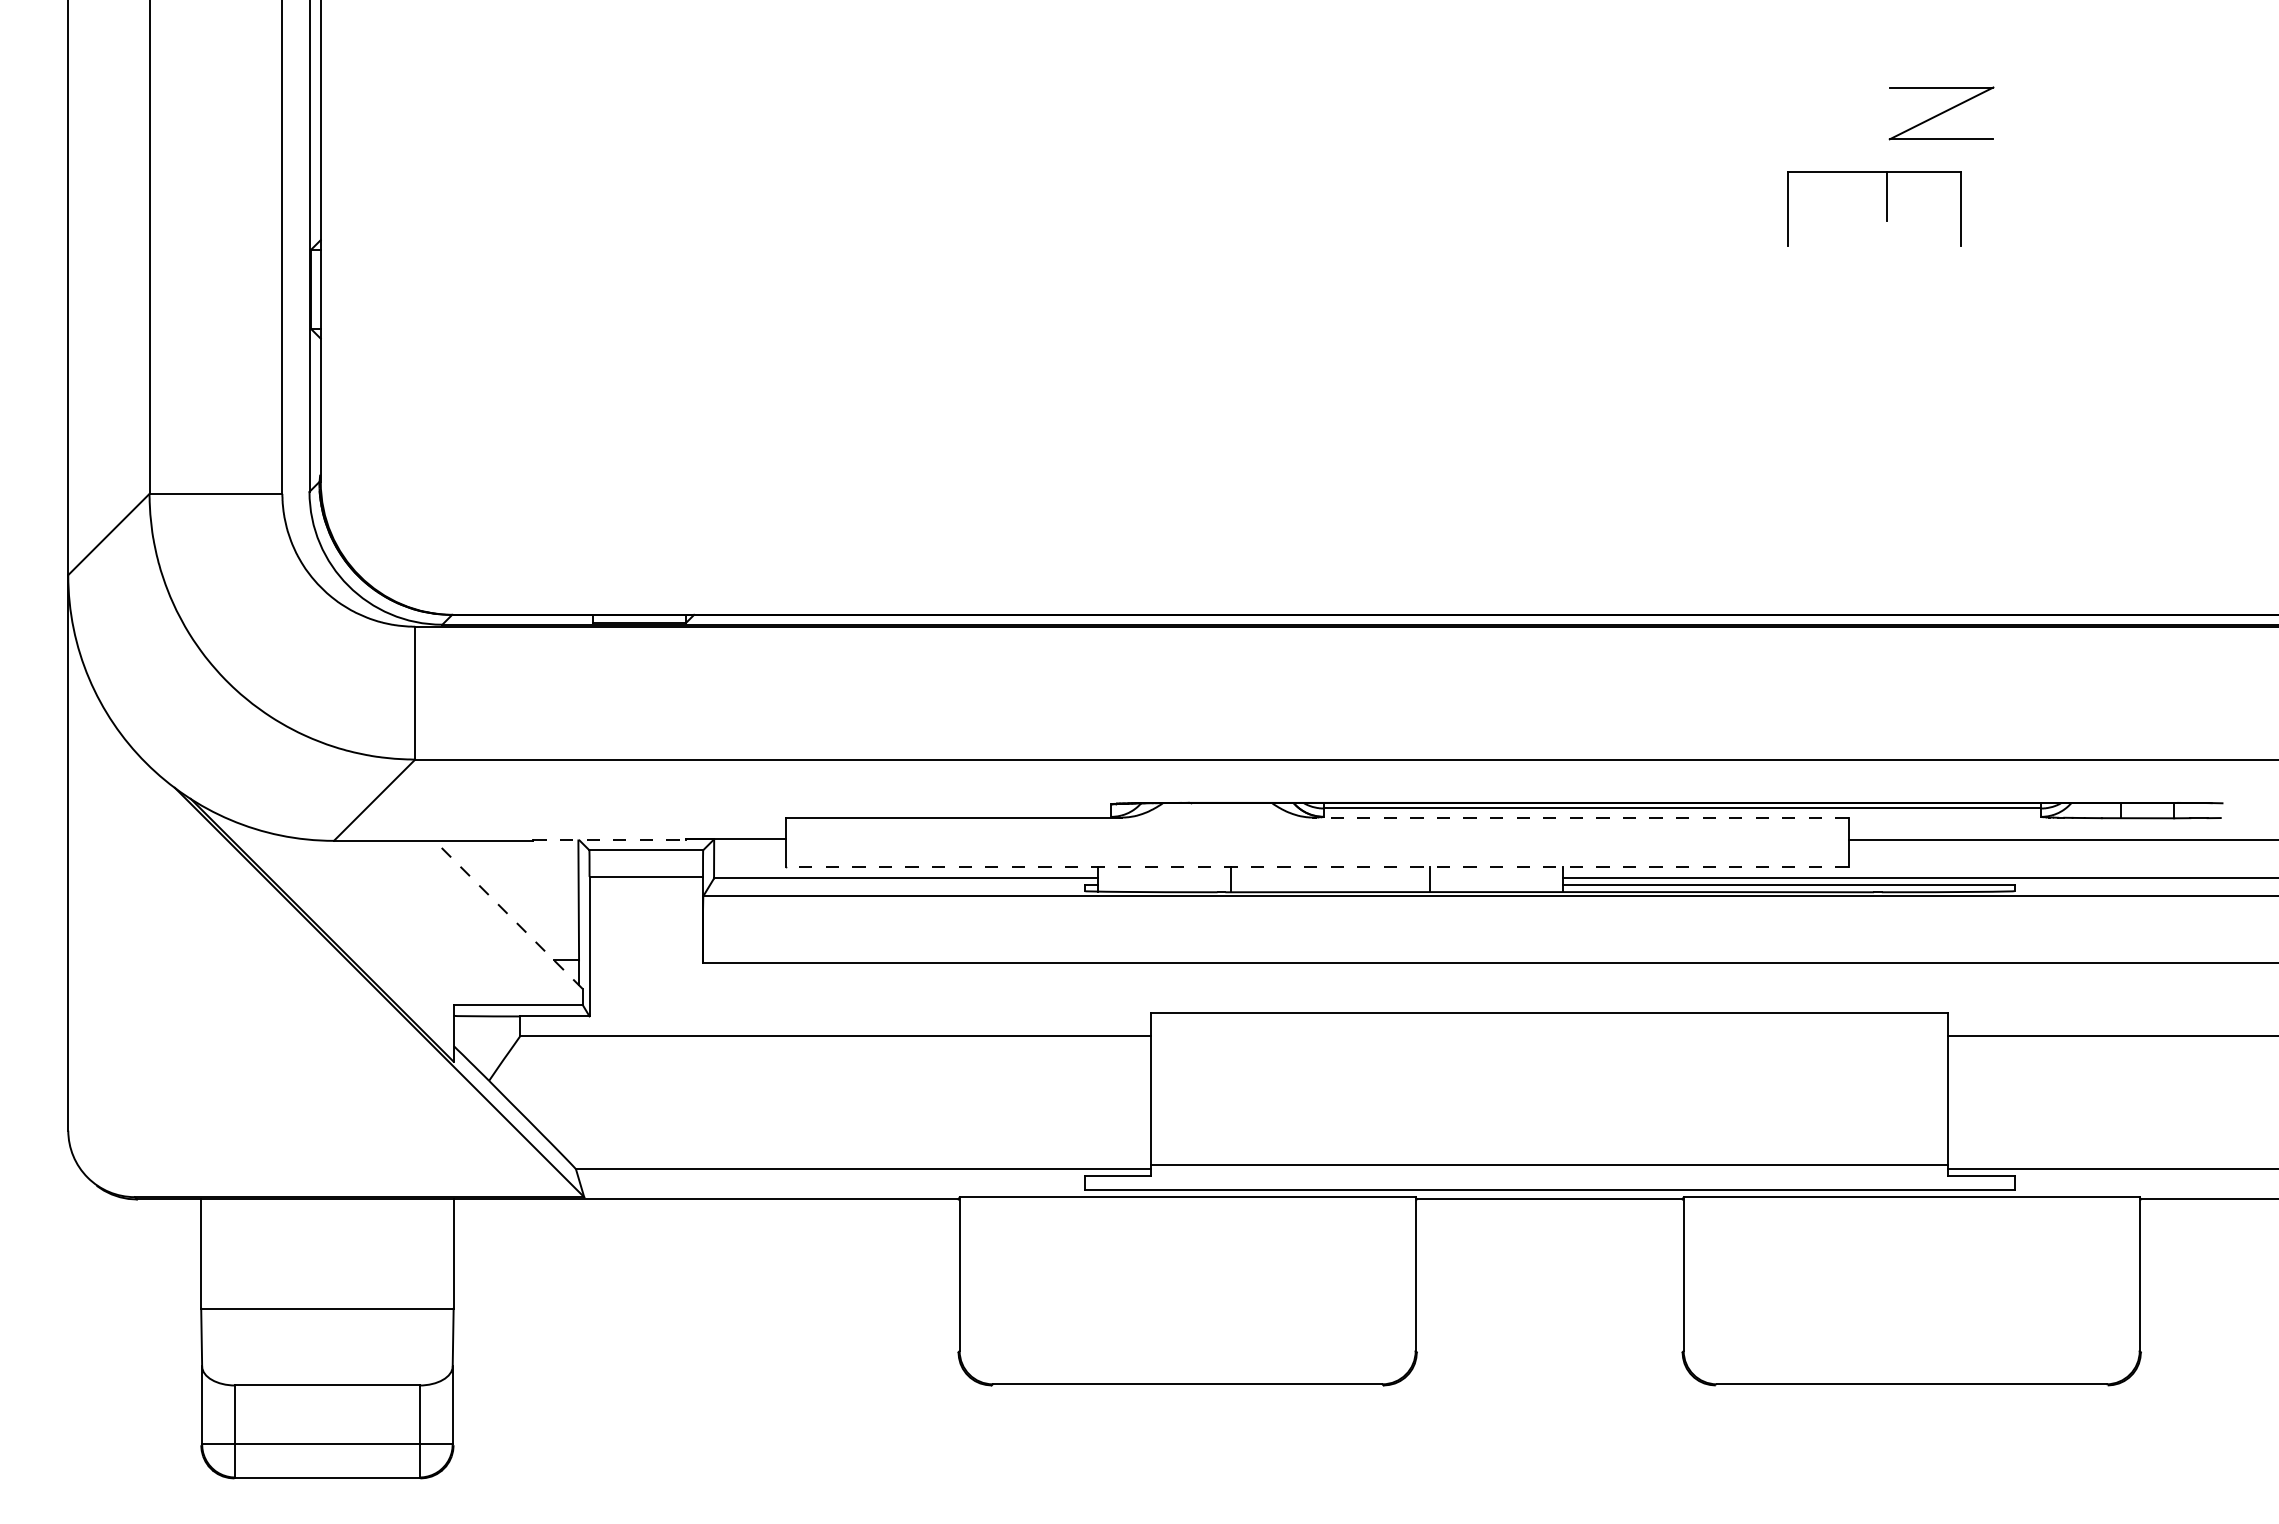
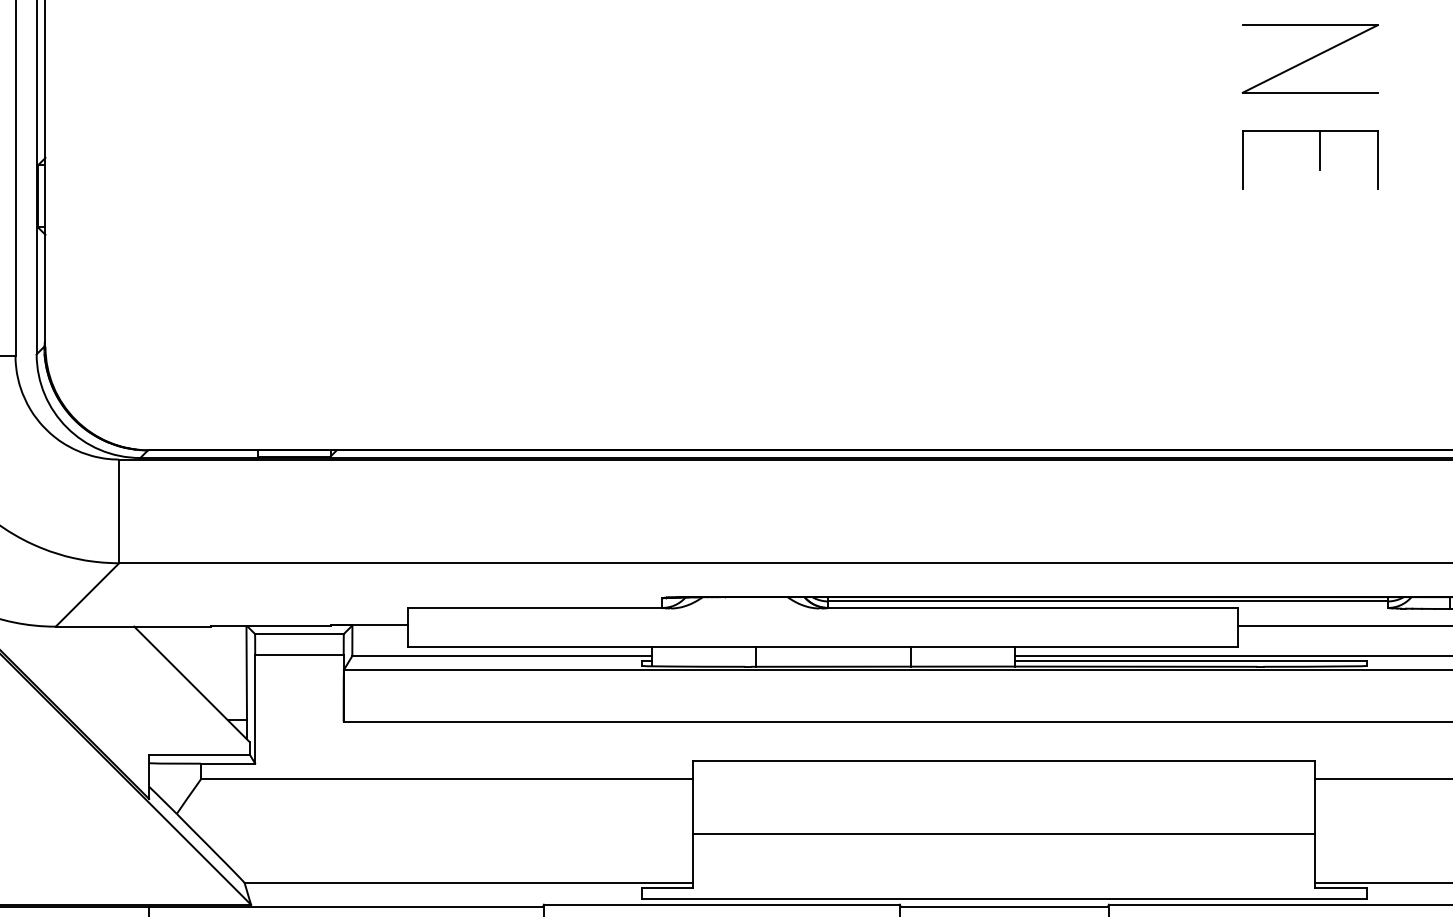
part: (1941, 113) -> (1310, 59), size x1.67
part: (1886, 208) -> (1319, 159), moved
line: (1580, 817) -> (1028, 608), dashed -> solid
line: (610, 840) -> (271, 626), dashed -> solid
line: (1316, 867) -> (822, 647), dashed -> solid
line: (508, 914) -> (191, 684), dashed -> solid
line: (1549, 1165) -> (1004, 833), moved

